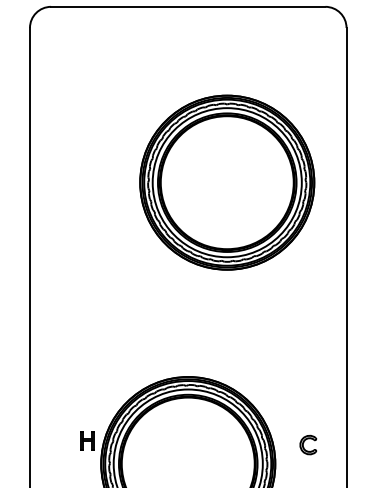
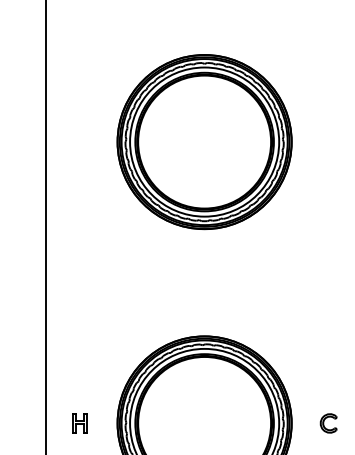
part: (227, 182) -> (204, 141), moved
part: (87, 440) -> (79, 422), moved
part: (308, 444) -> (328, 422), moved

